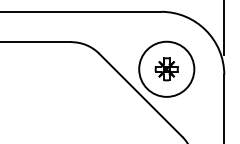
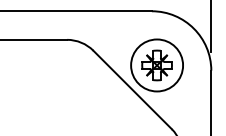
part: (166, 69) -> (156, 65), size x1.43

